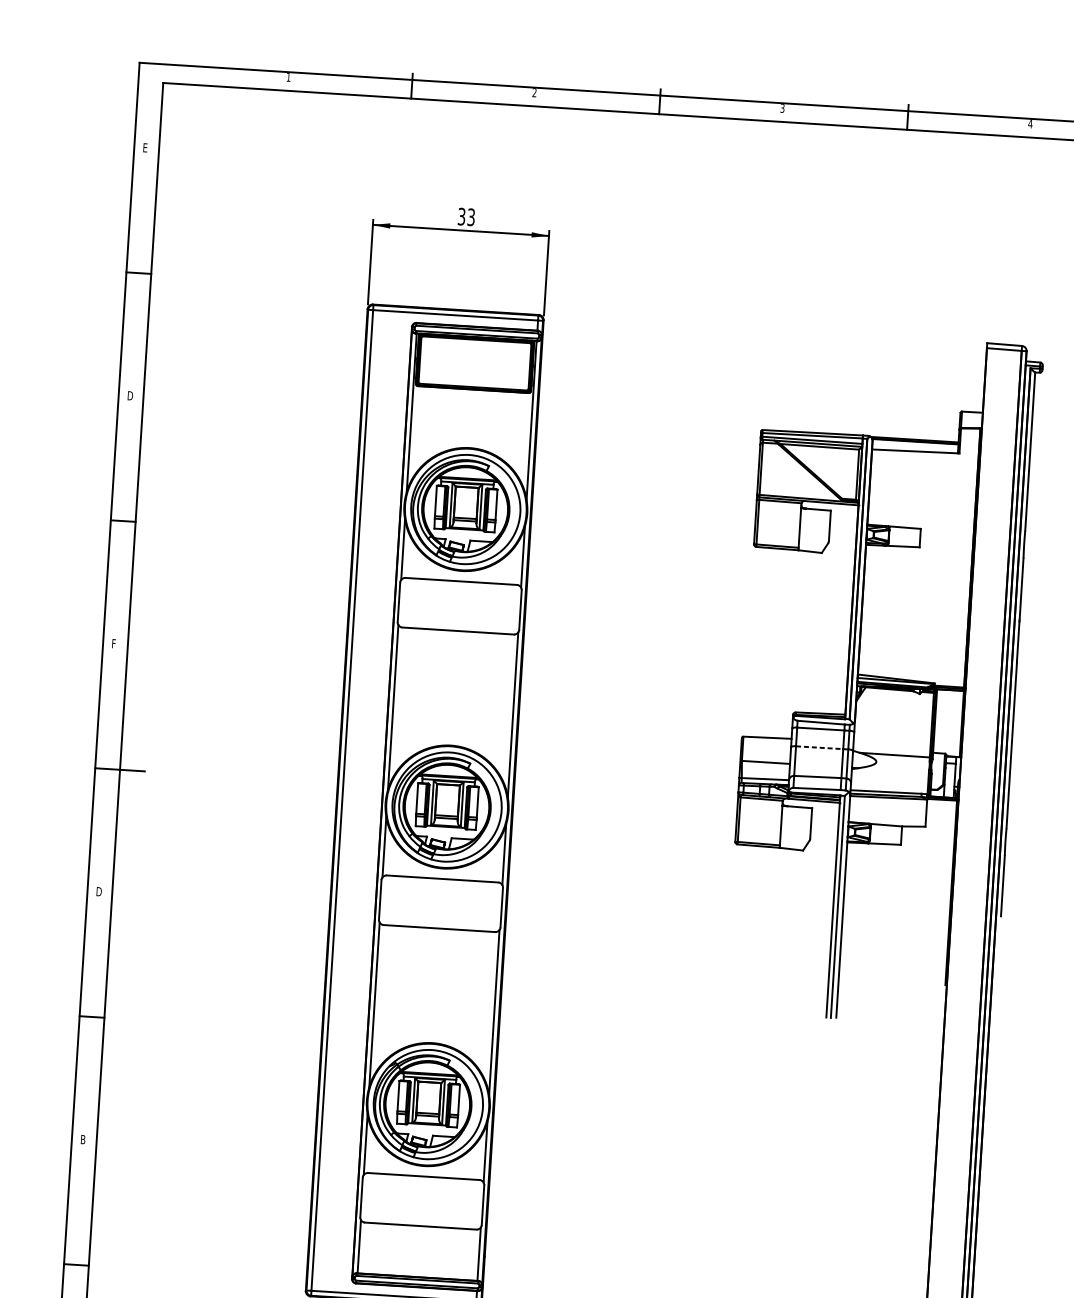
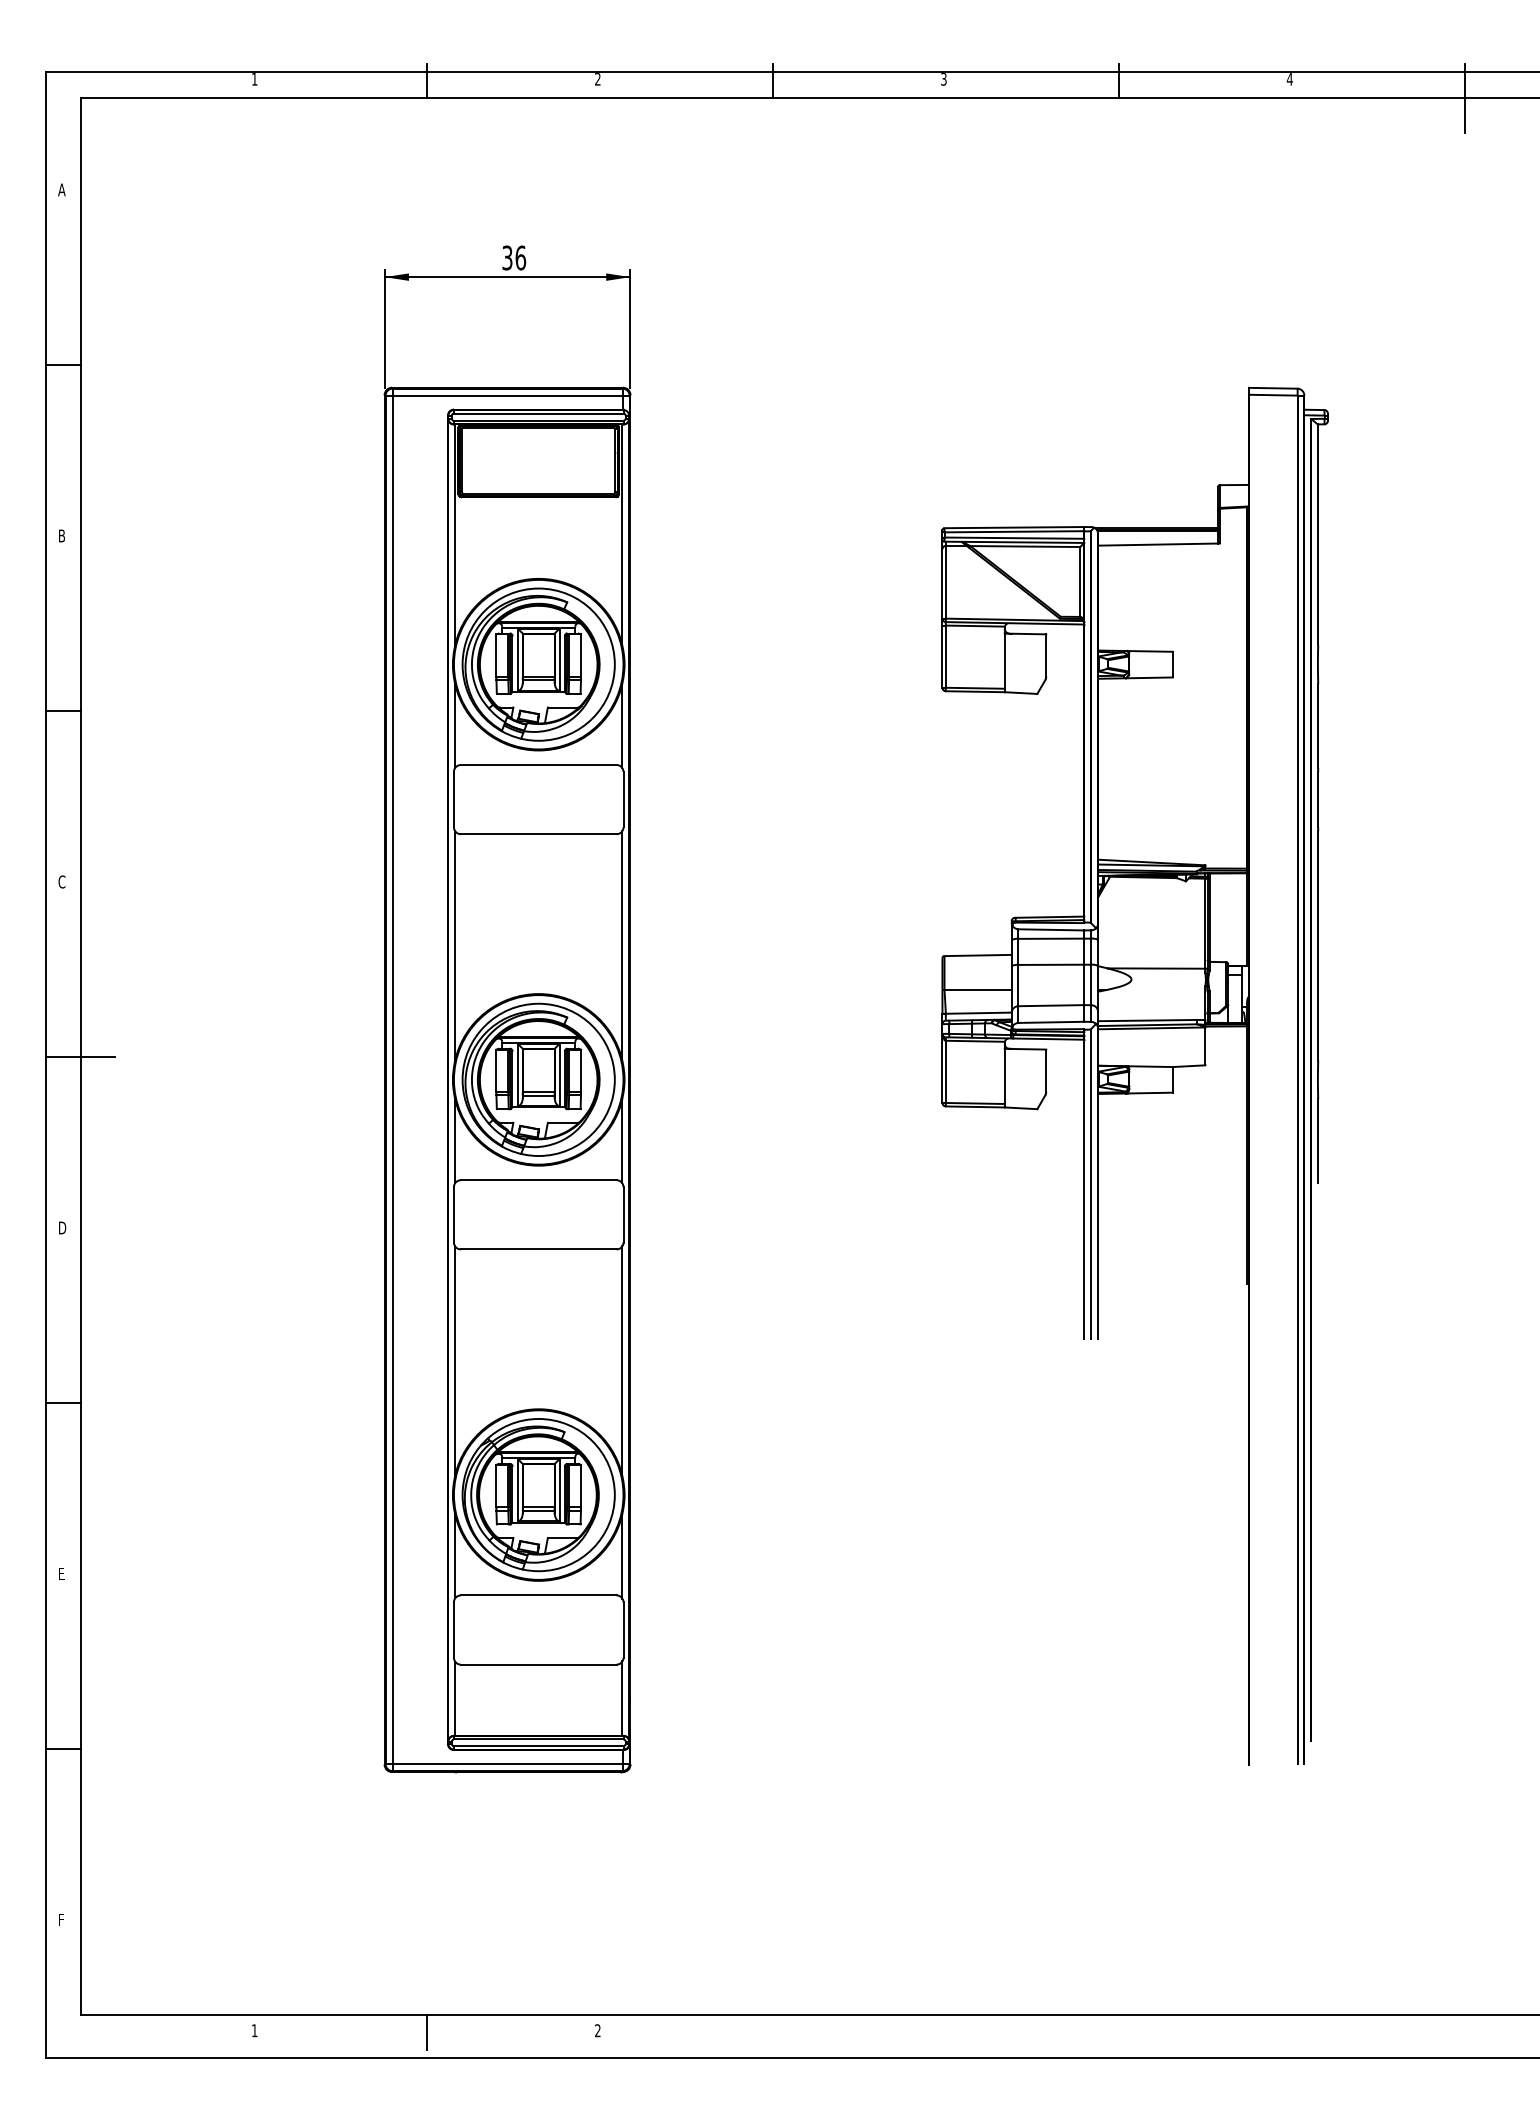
text: (145, 147) -> (61, 189), E -> A
text: (471, 216) -> (520, 257), 33 -> 36
text: (131, 395) -> (63, 535), D -> B
text: (114, 643) -> (61, 881), F -> C
line: (819, 747) -> (1051, 964), dashed -> solid
text: (83, 1139) -> (62, 1573), B -> E

